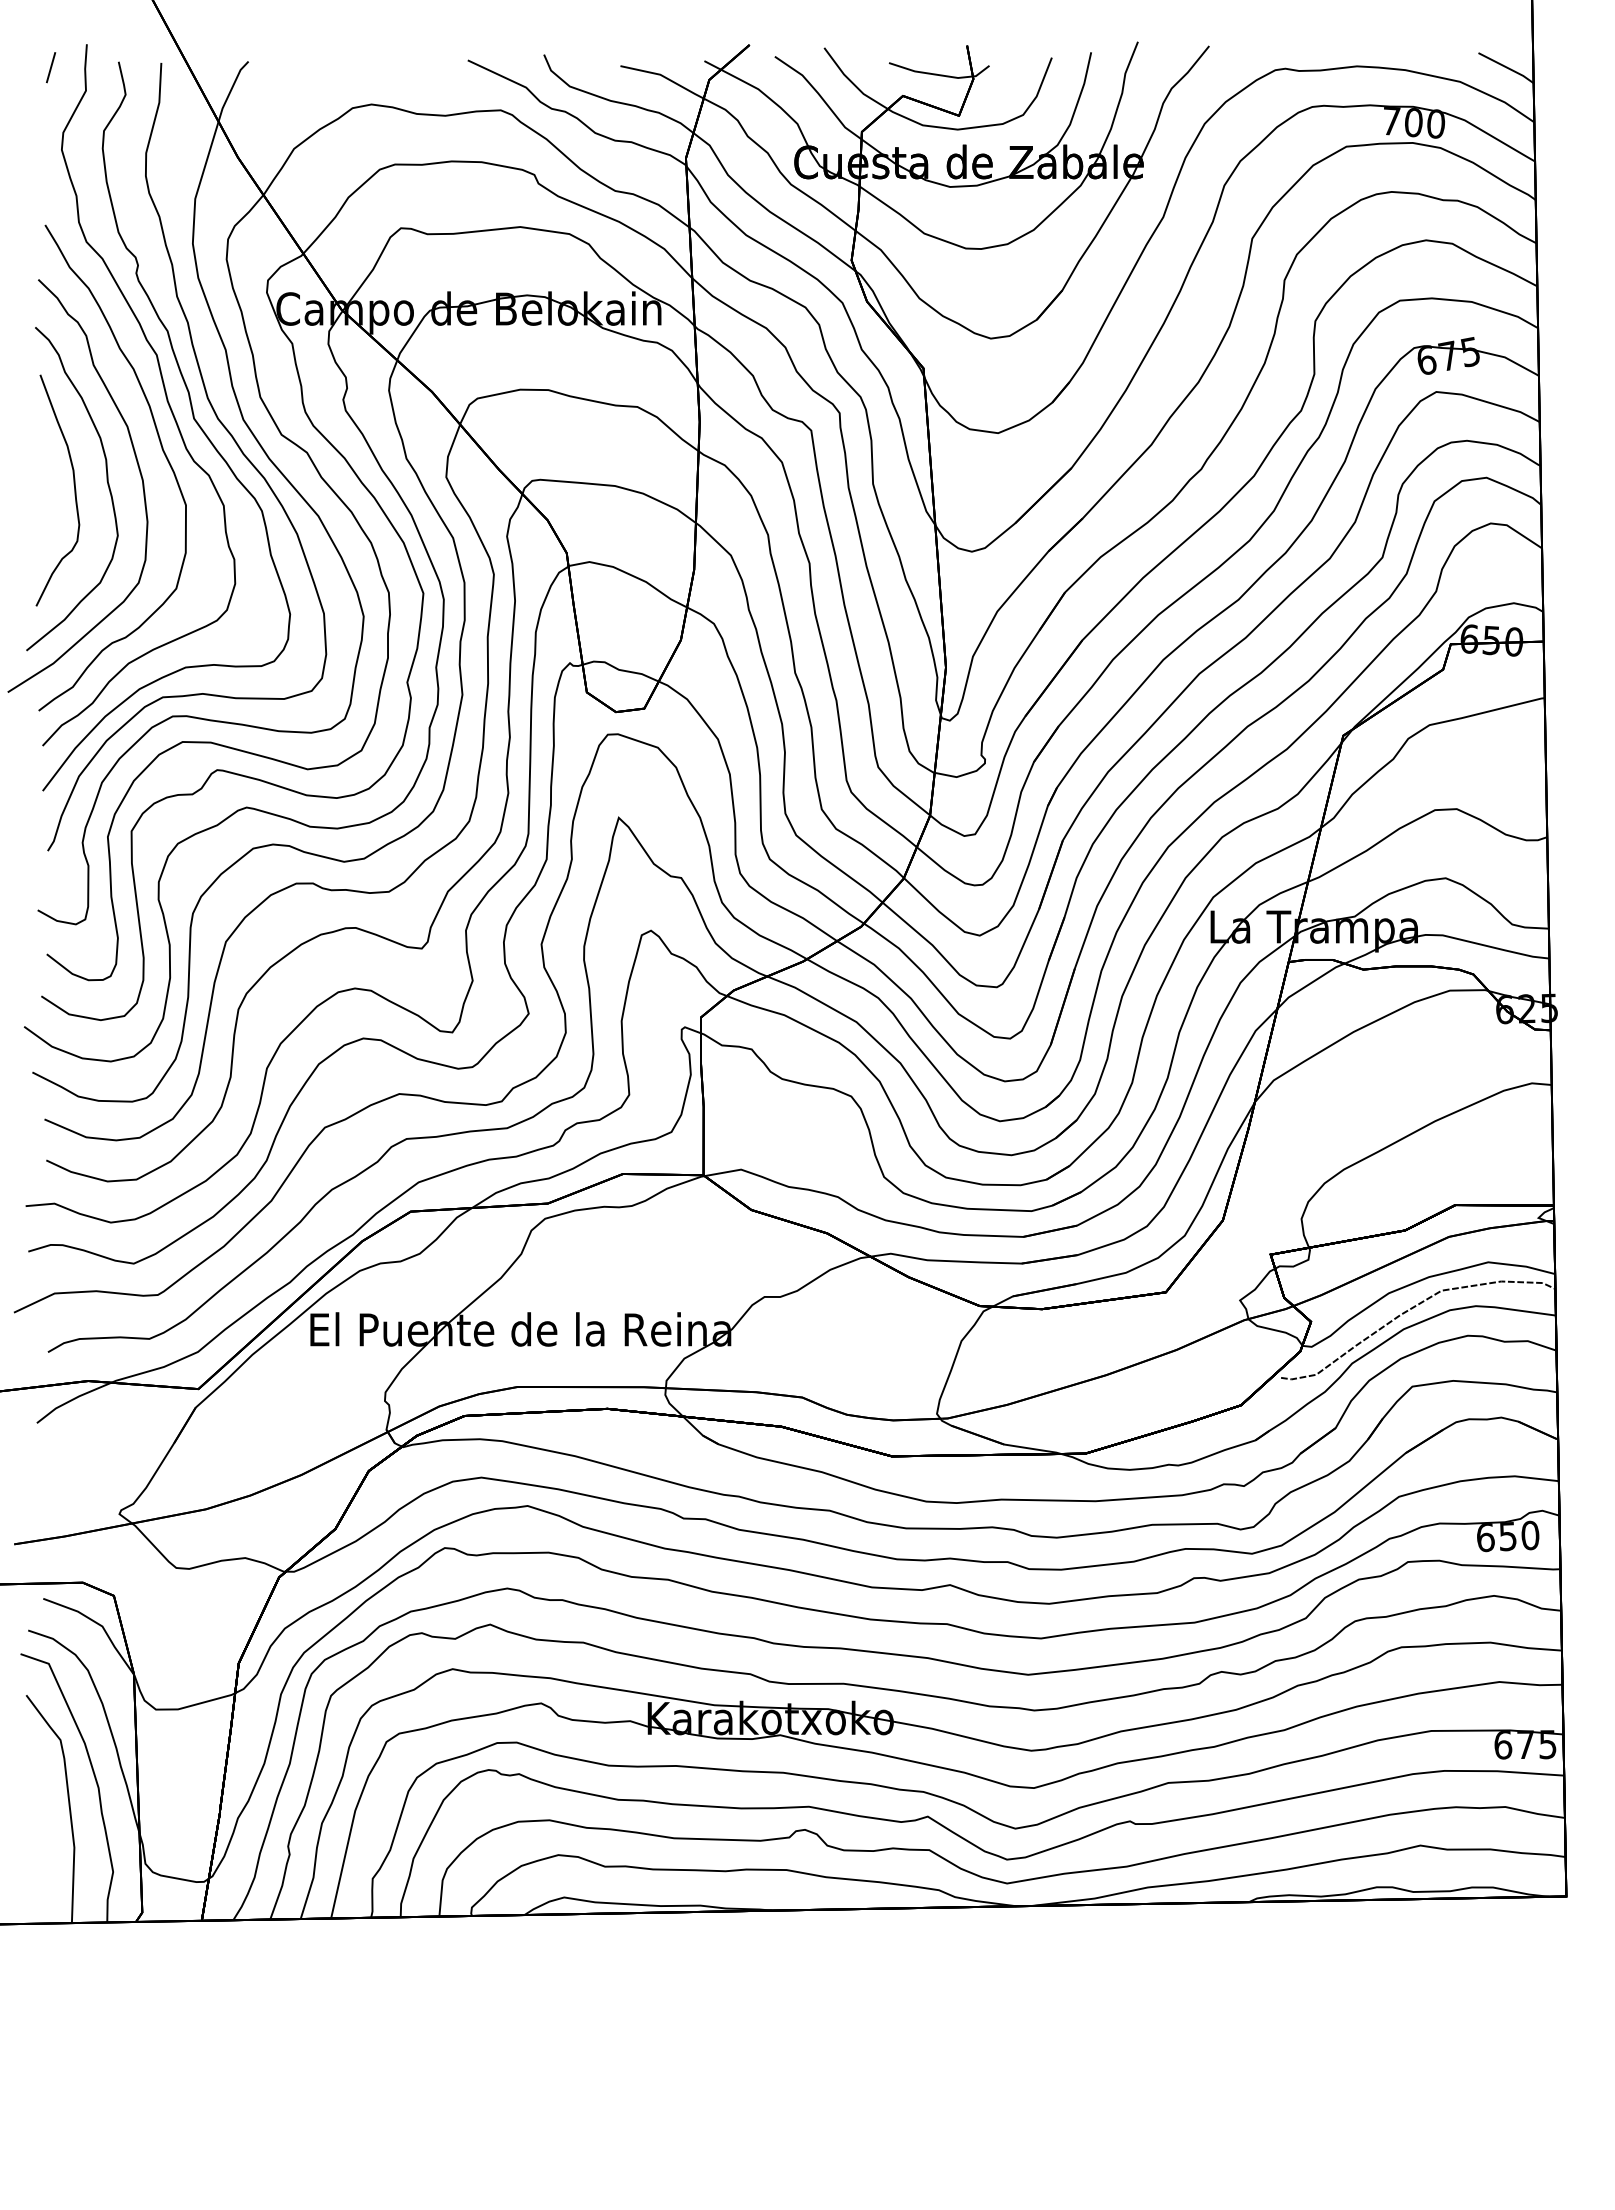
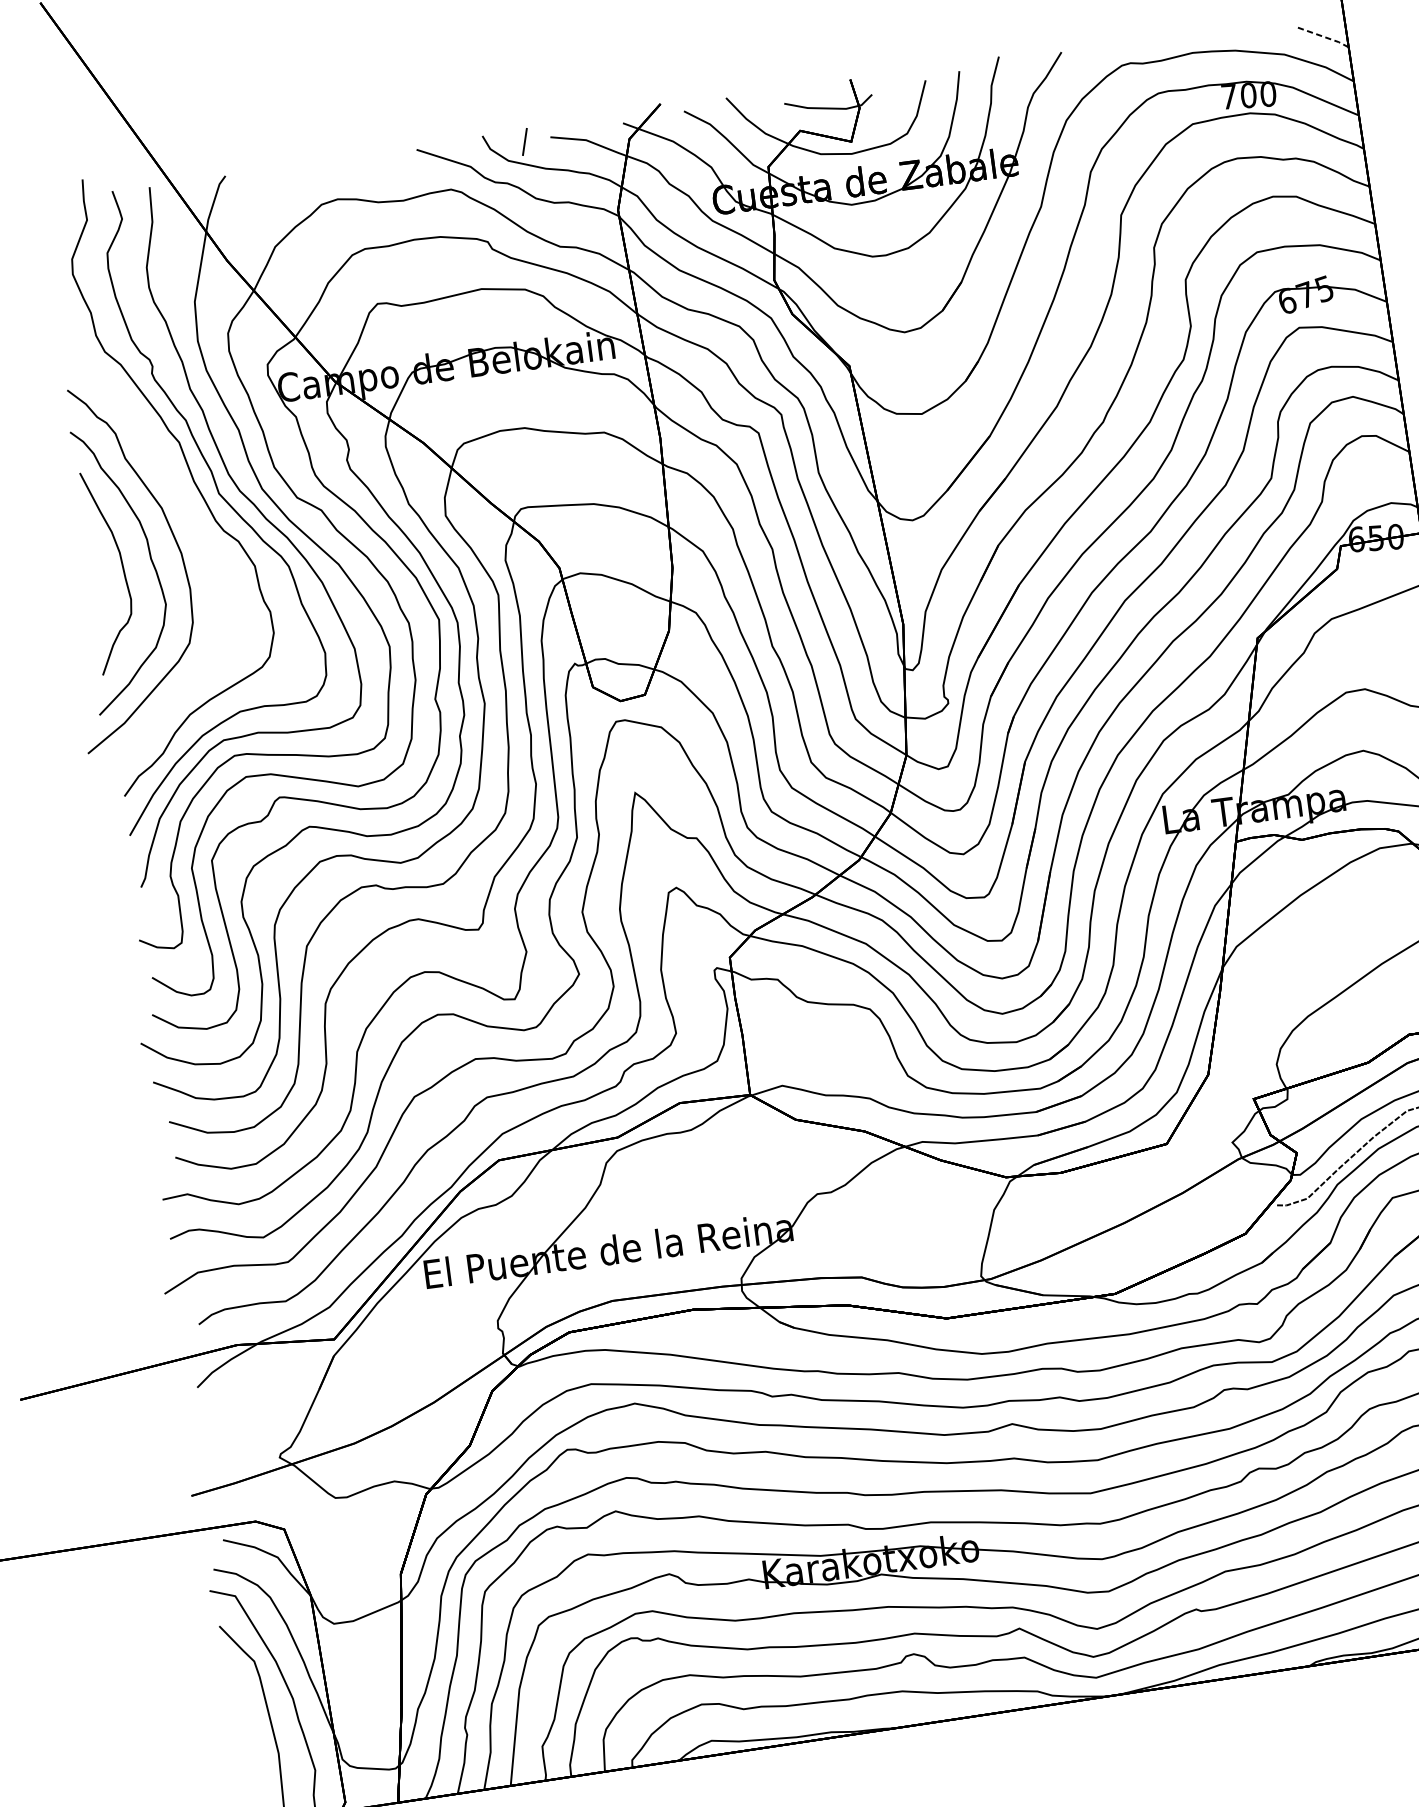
line: (51, 67) -> (525, 141), moved
line: (1506, 67) -> (1323, 36), solid -> dashed
curve: (162, 451) -> (195, 525), removed

